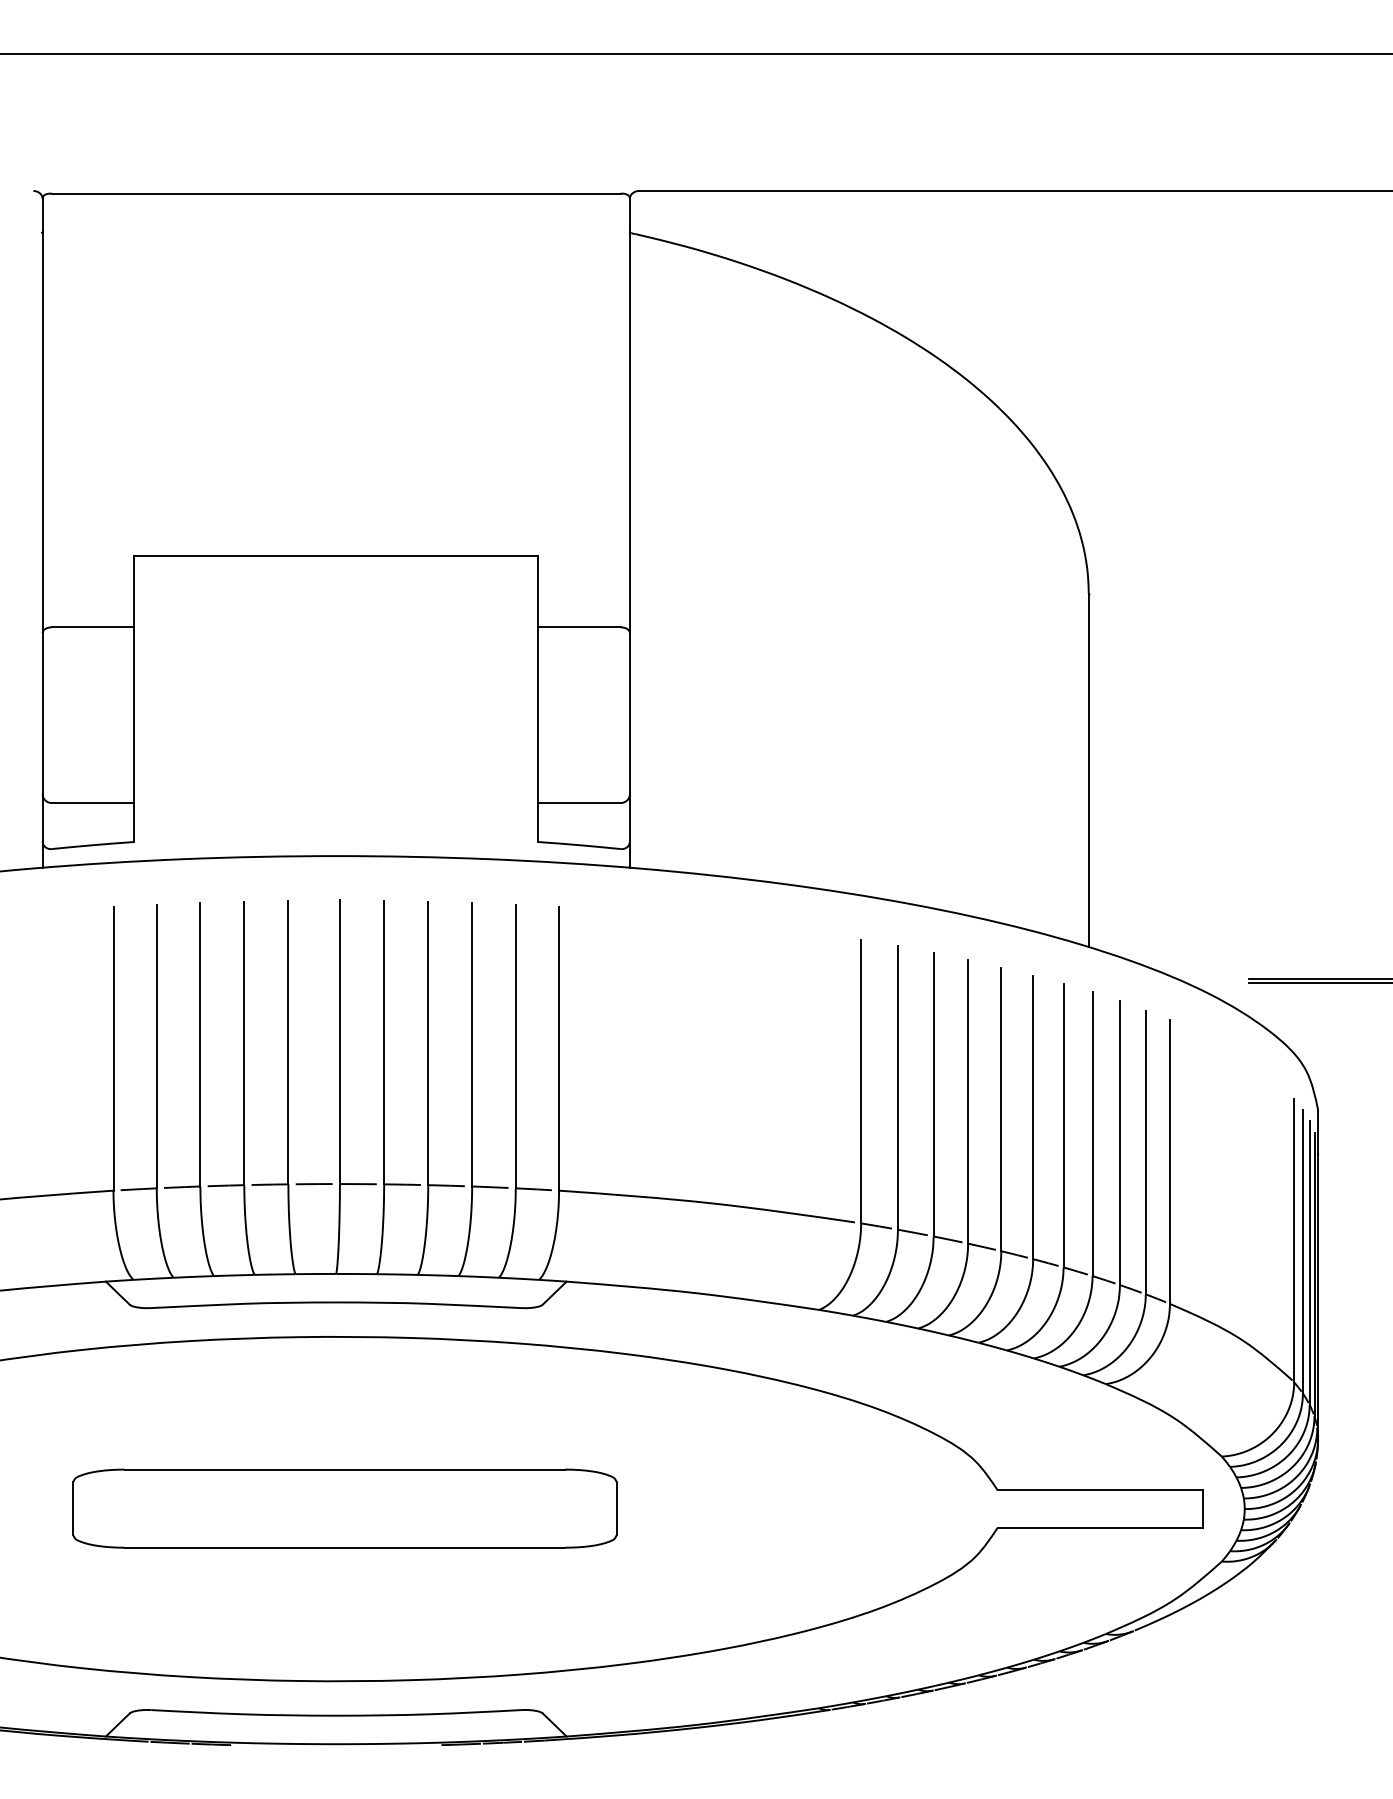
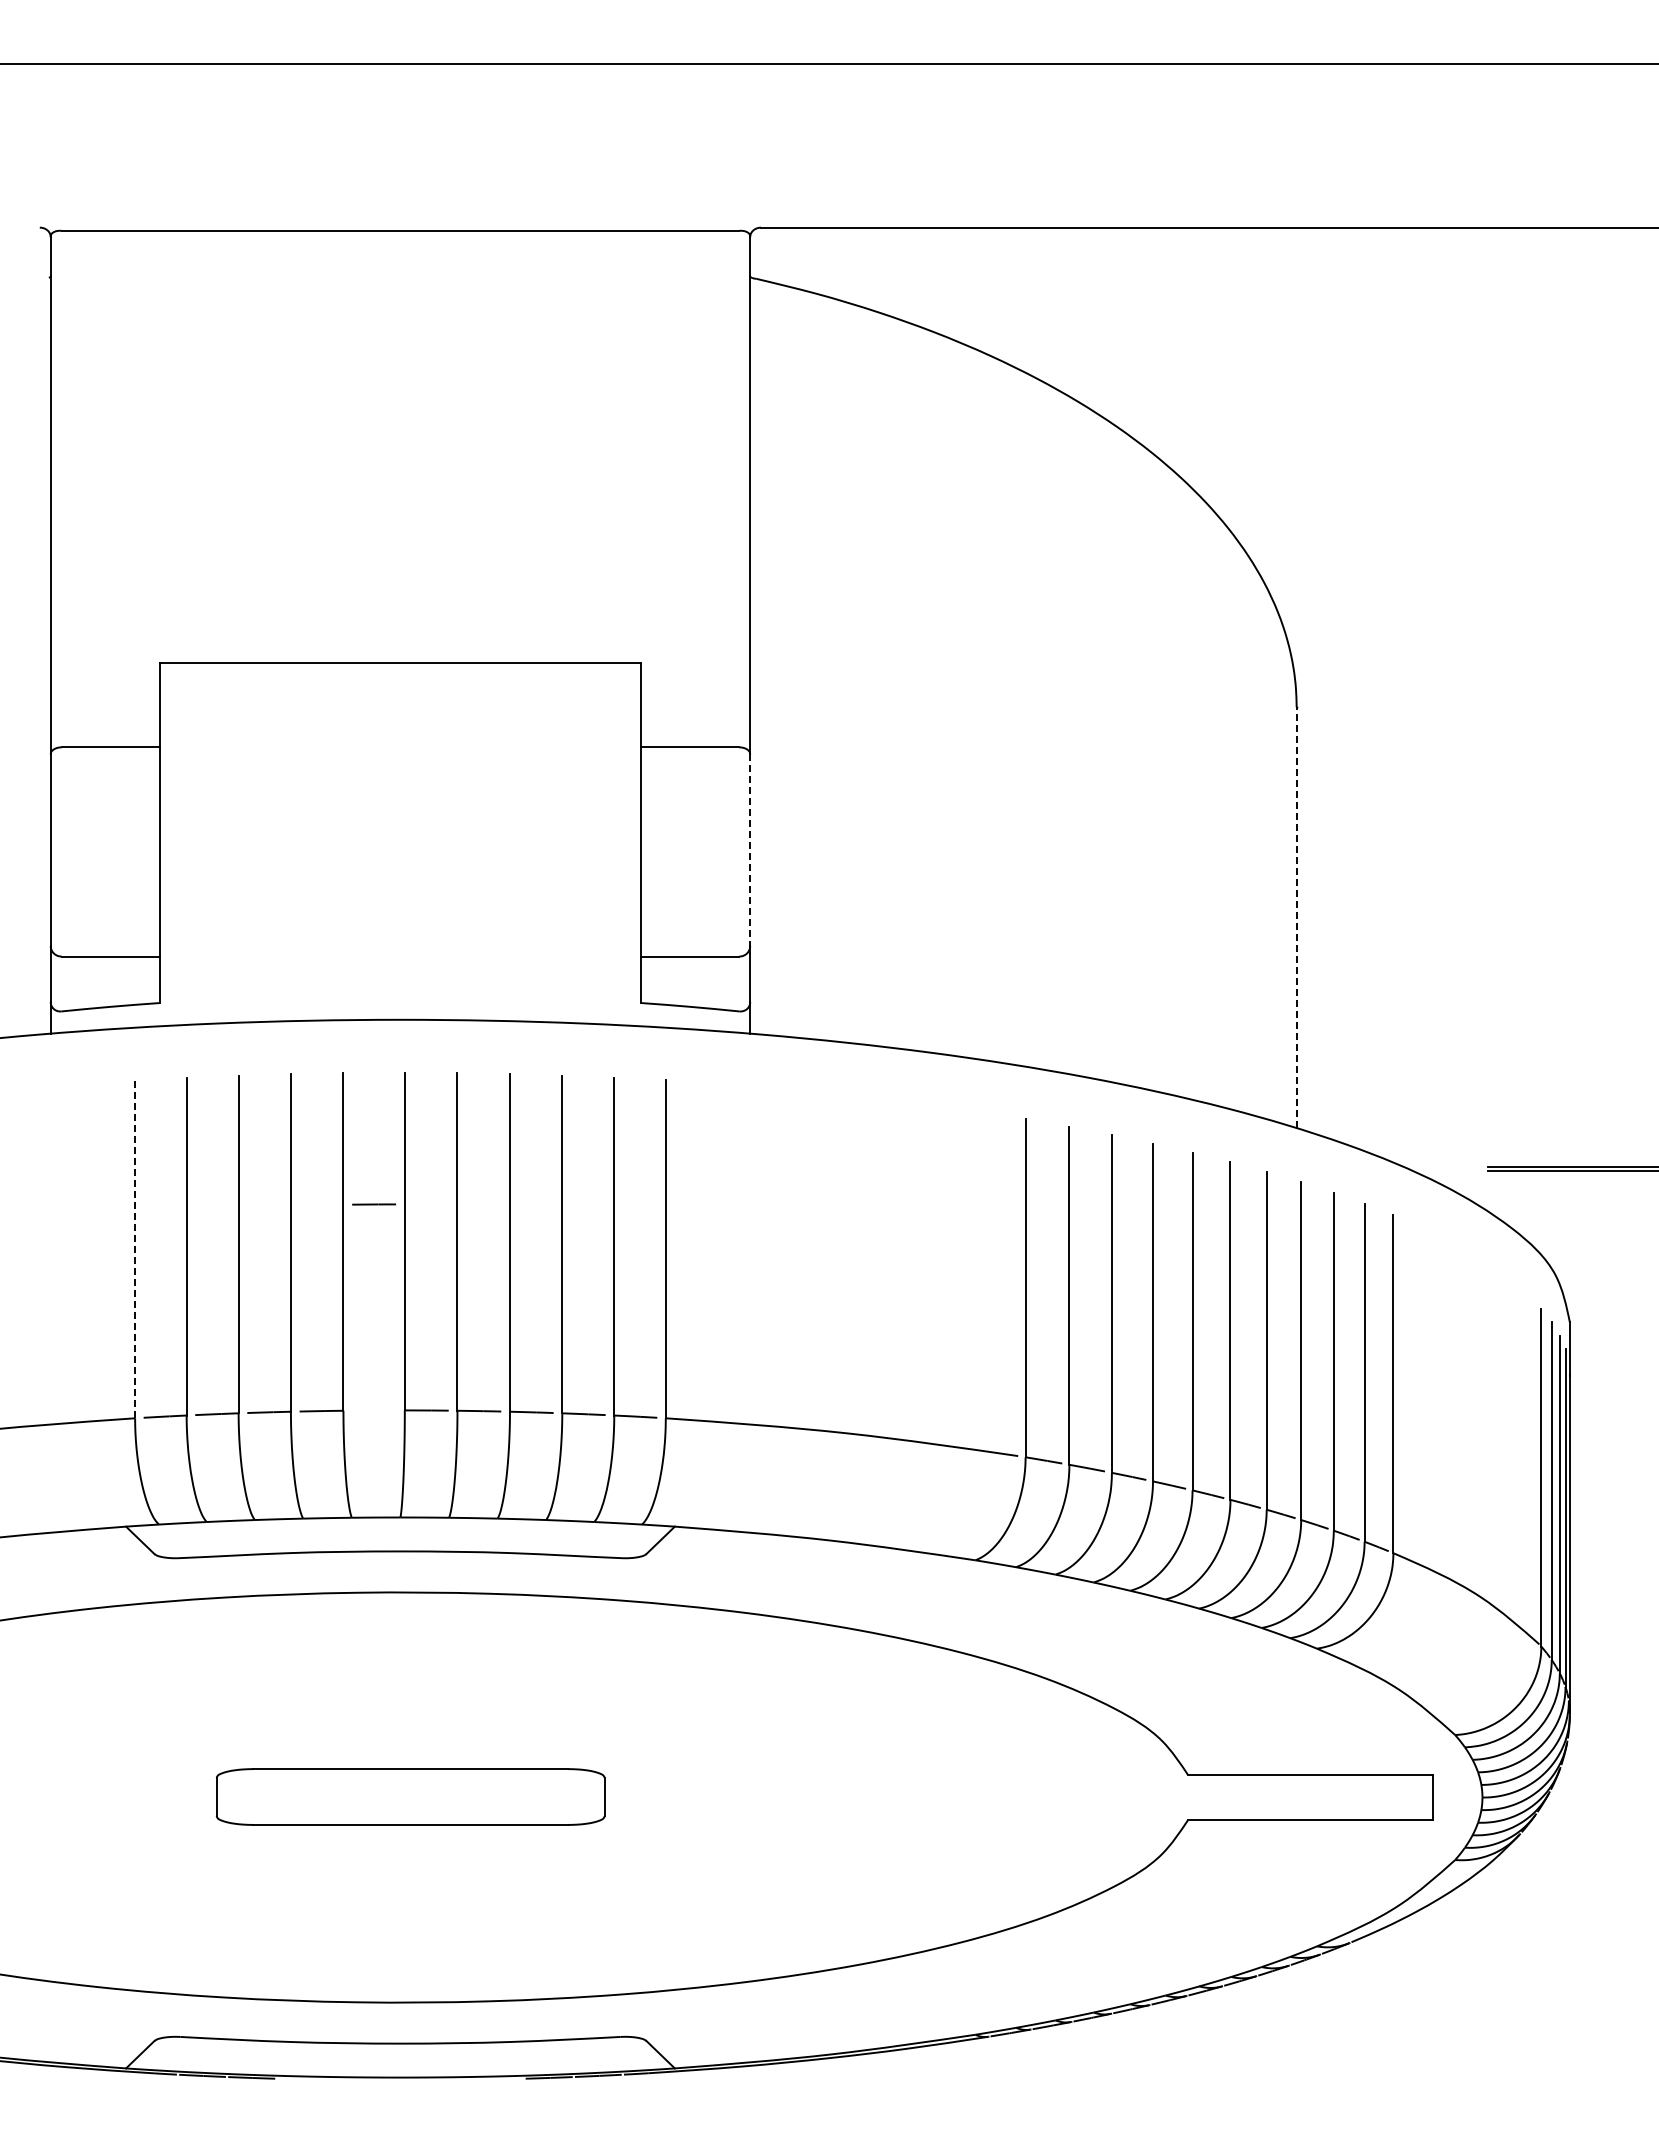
line: (630, 713) -> (750, 850), solid -> dashed
line: (1088, 770) -> (1296, 917), solid -> dashed
line: (113, 1048) -> (135, 1249), solid -> dashed
line: (313, 1184) -> (373, 1204), moved
part: (344, 1508) -> (410, 1796), size x0.6

